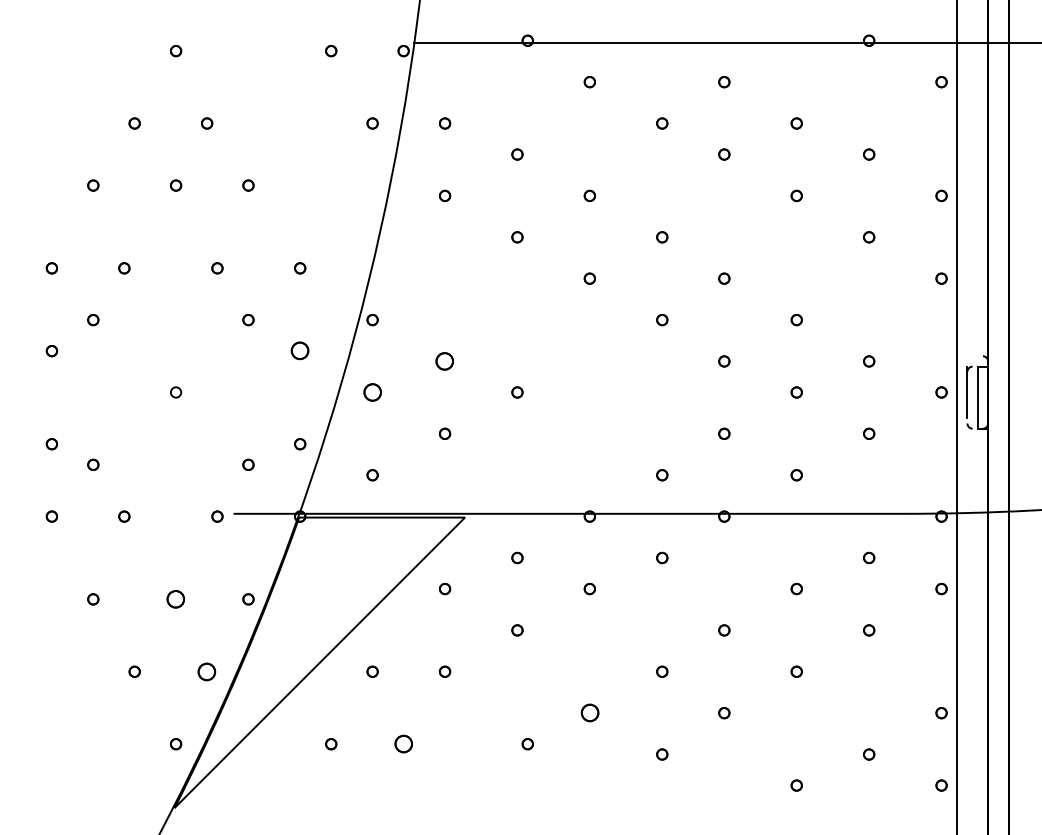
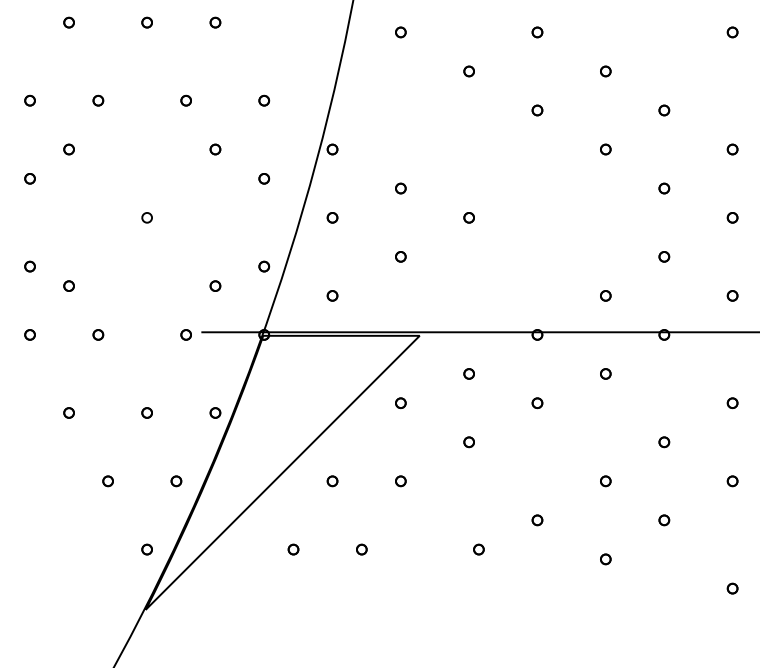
part: (300, 351) -> (264, 179), size x0.62
part: (445, 361) -> (401, 188), size x0.62
part: (372, 392) -> (332, 217), size x0.62
part: (176, 599) -> (147, 413), size x0.62
part: (207, 671) -> (176, 481), size x0.62
part: (589, 713) -> (537, 520), size x0.62
part: (403, 744) -> (361, 549), size x0.62

